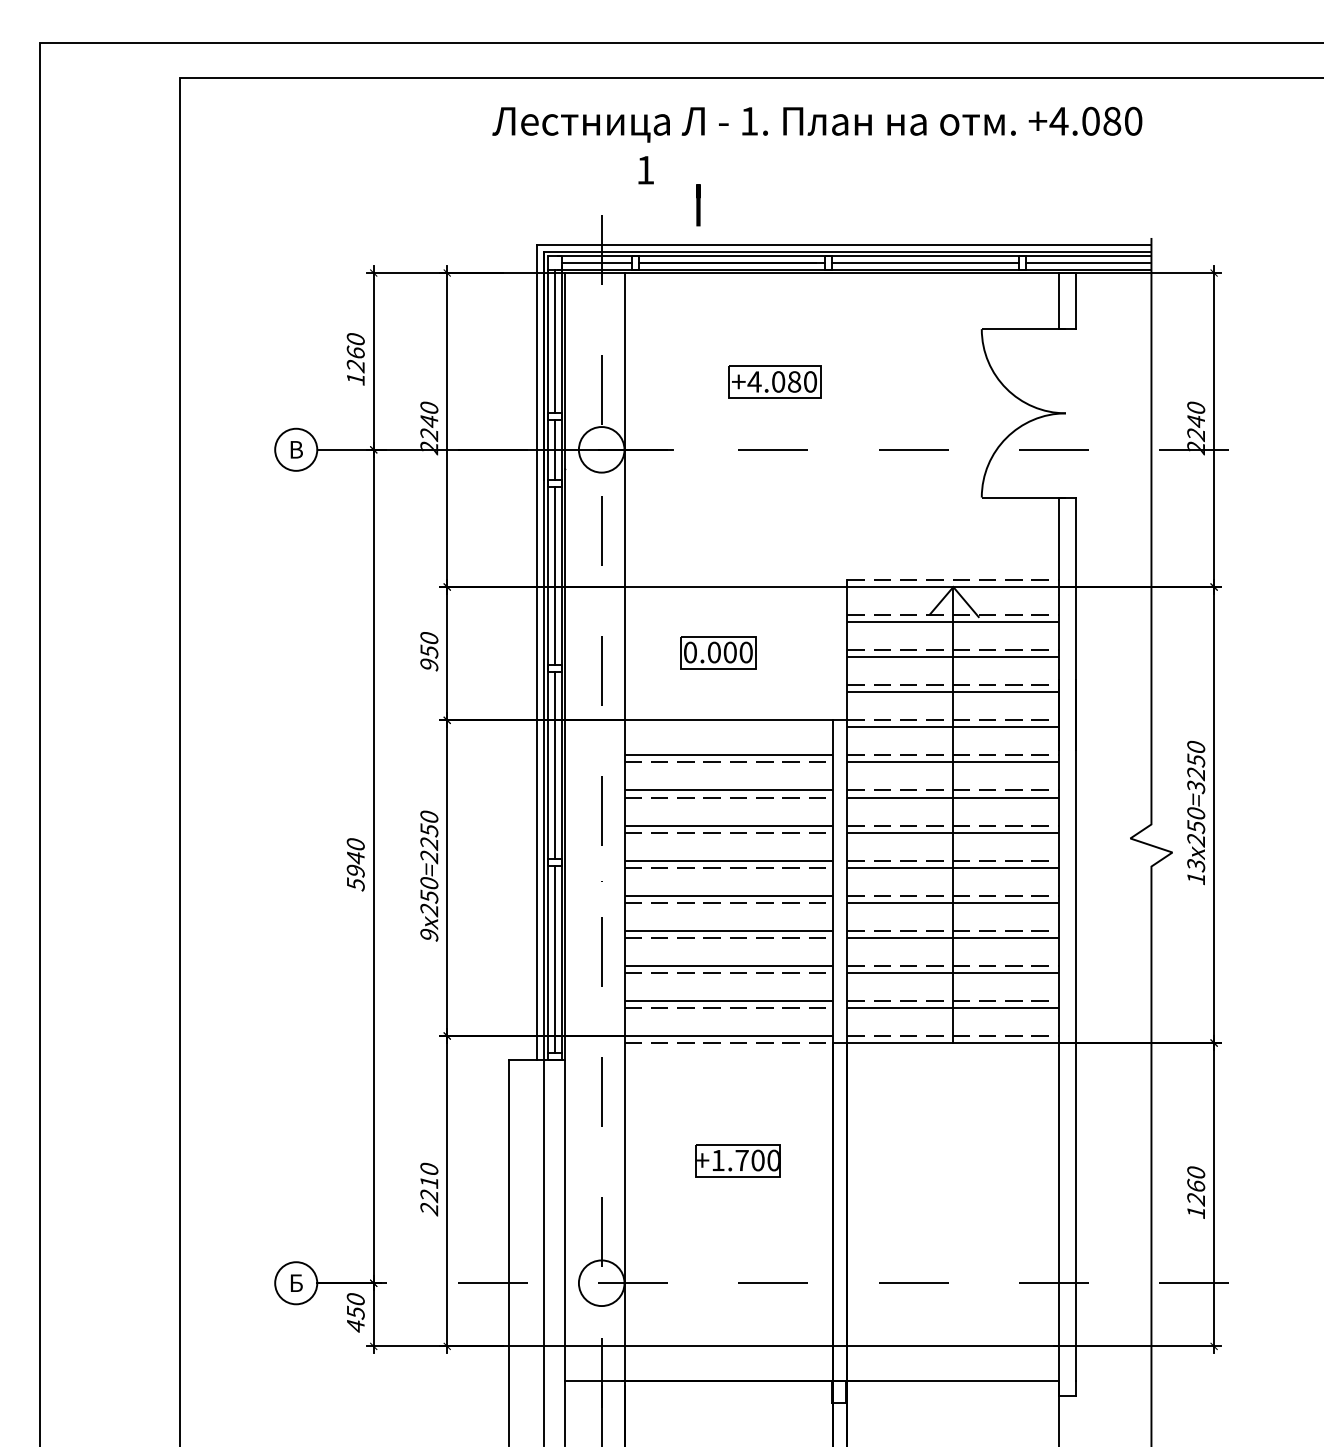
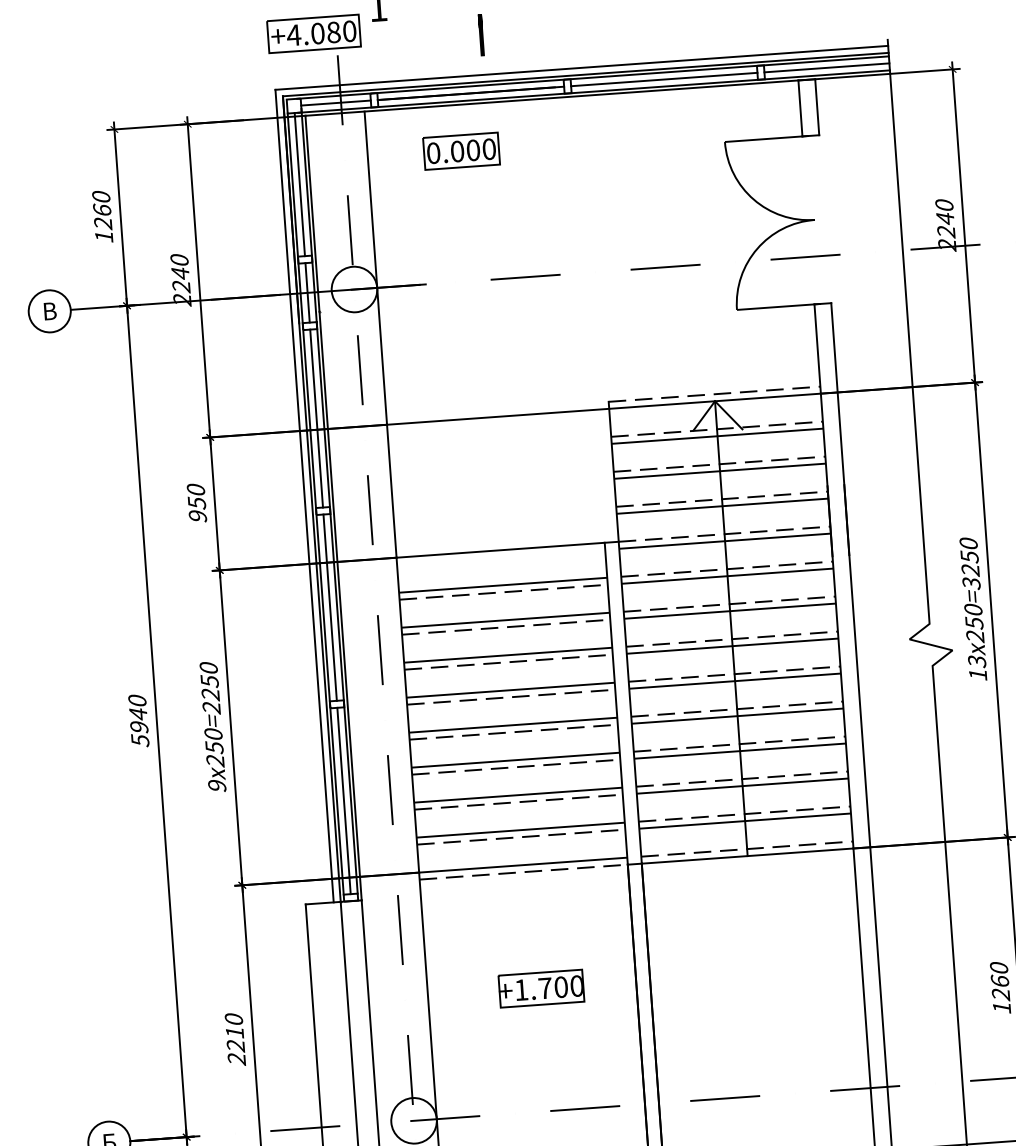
line: (698, 205) -> (481, 35), moved
part: (774, 381) -> (313, 33), moved
part: (718, 652) -> (461, 151), moved

